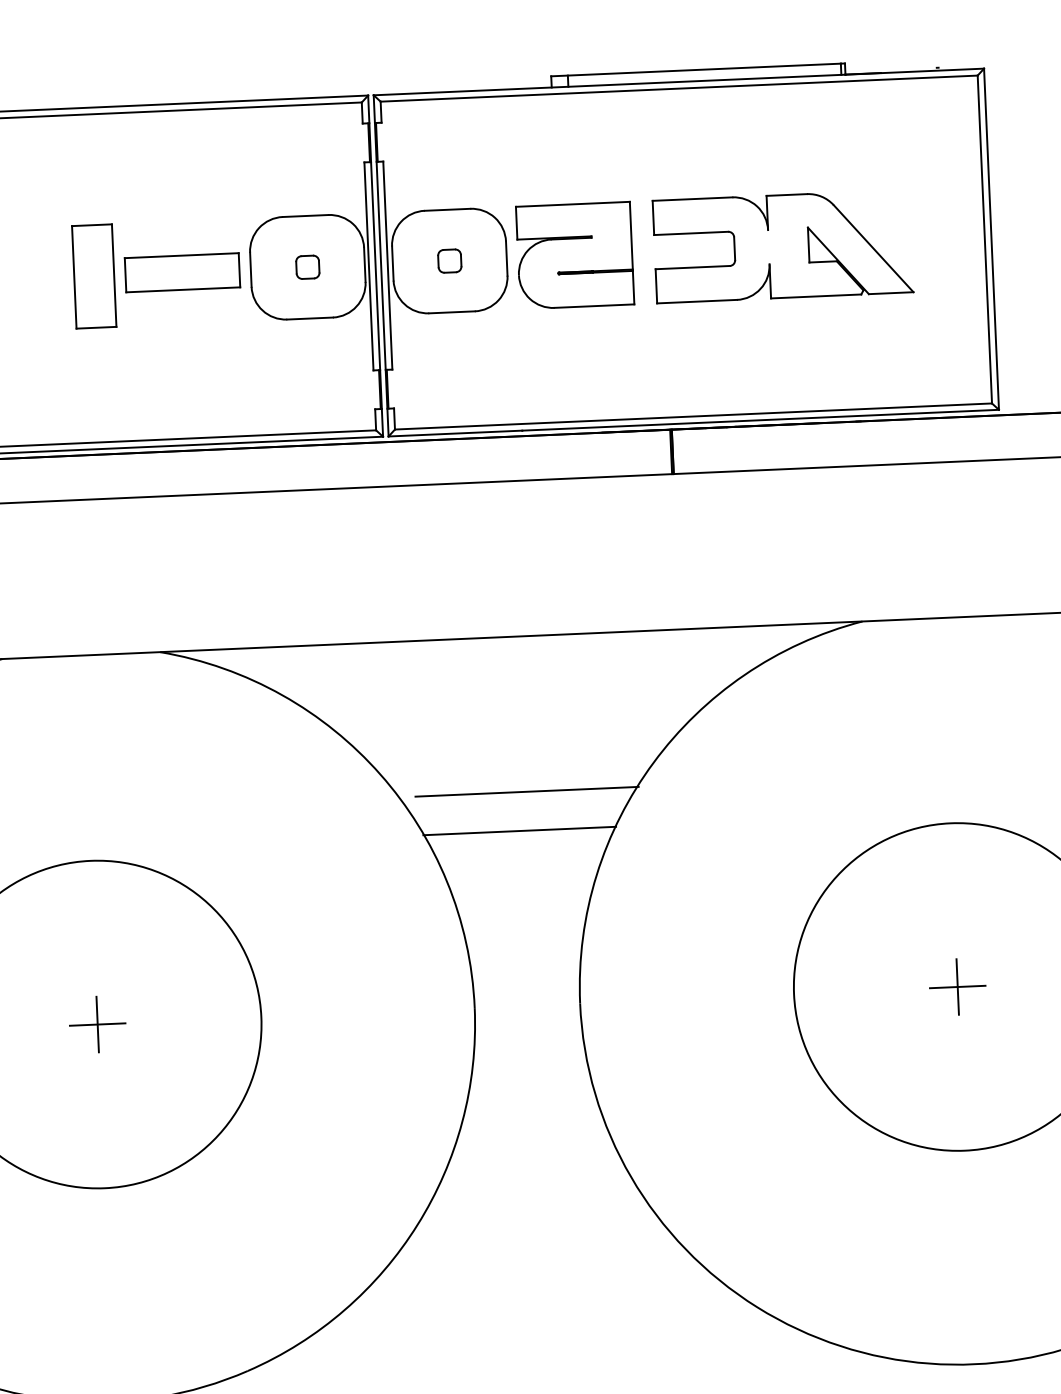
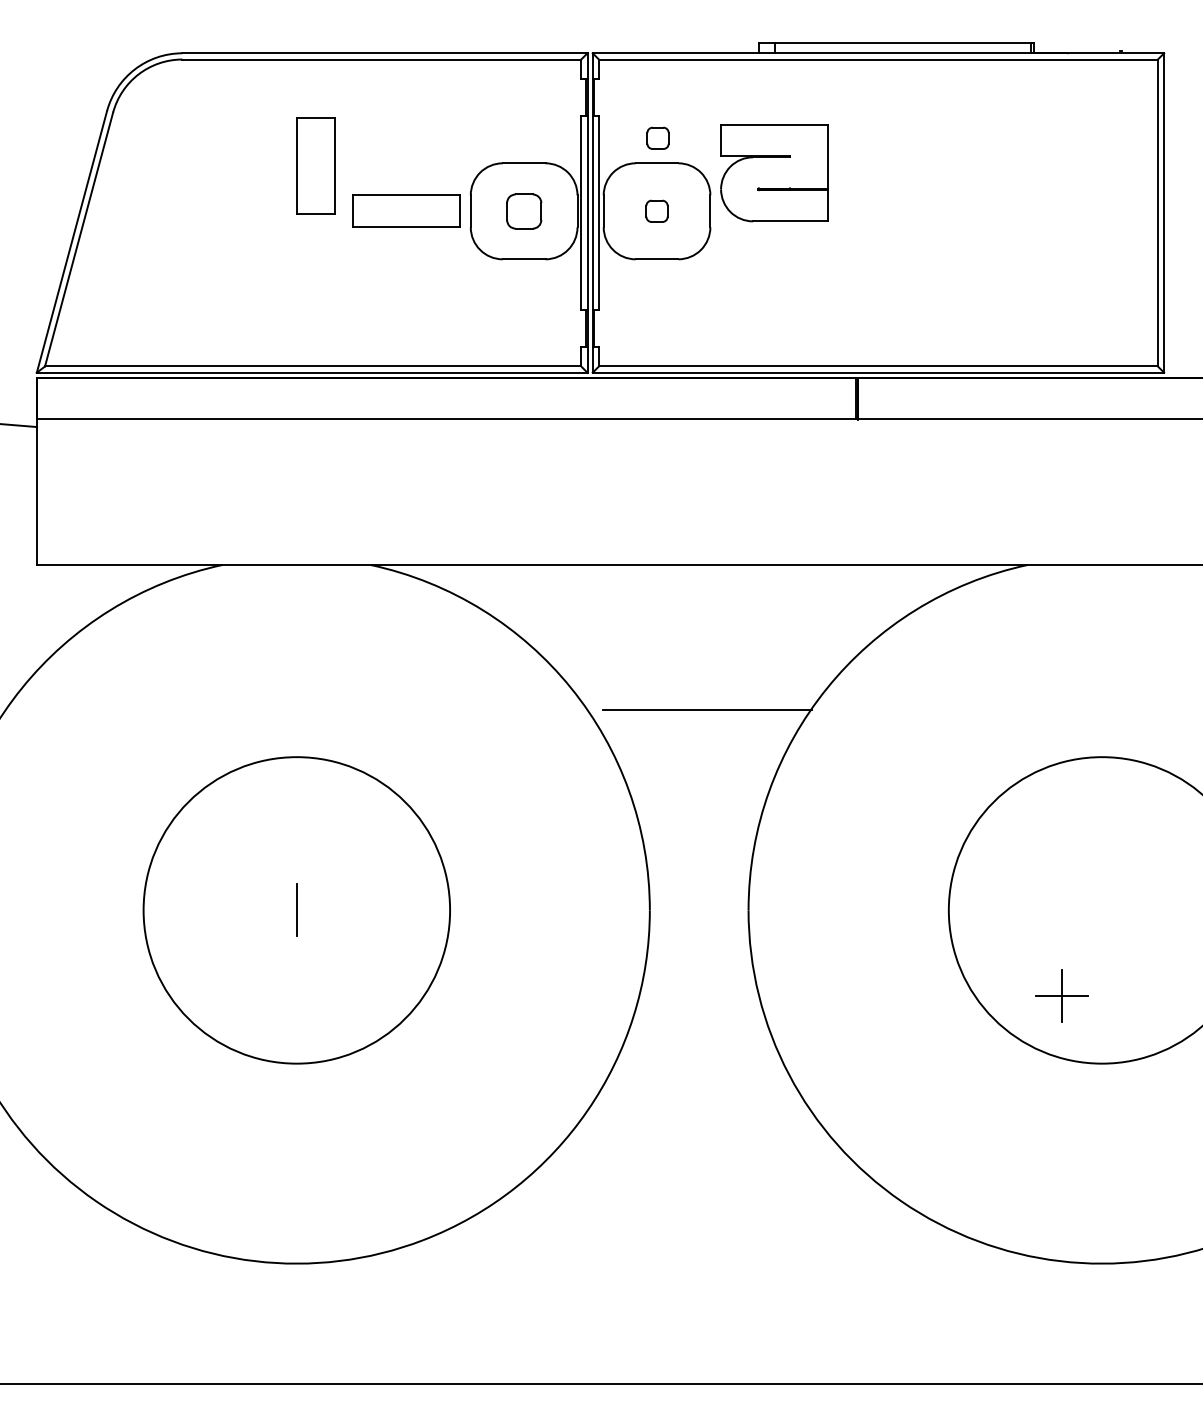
part: (446, 182) -> (657, 137), added
part: (783, 246) -> (969, 211), removed
part: (575, 255) -> (774, 173), moved
part: (307, 266) -> (523, 210), size x1.6
part: (93, 275) -> (315, 165), moved
line: (519, 830) -> (698, 746), removed
part: (957, 986) -> (1061, 995), moved
line: (97, 1024) -> (296, 910), removed

